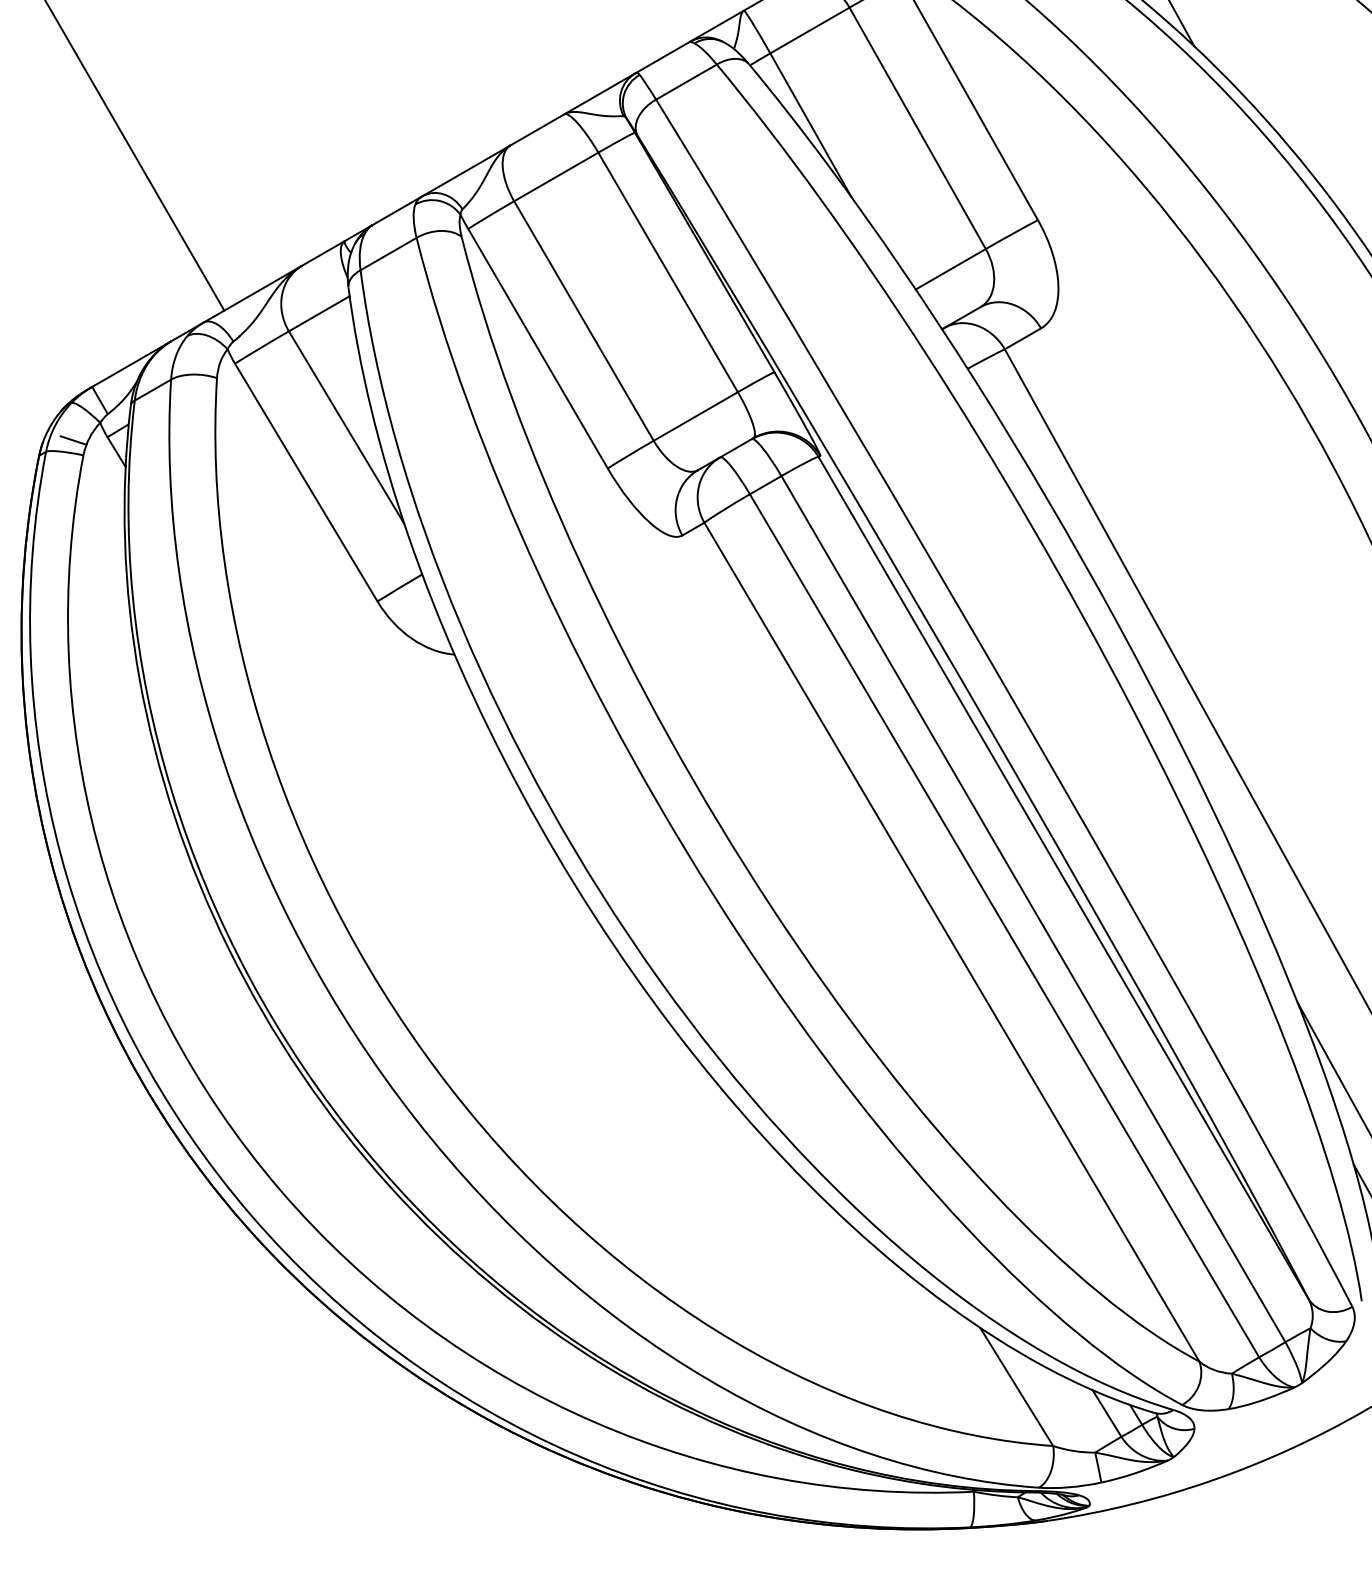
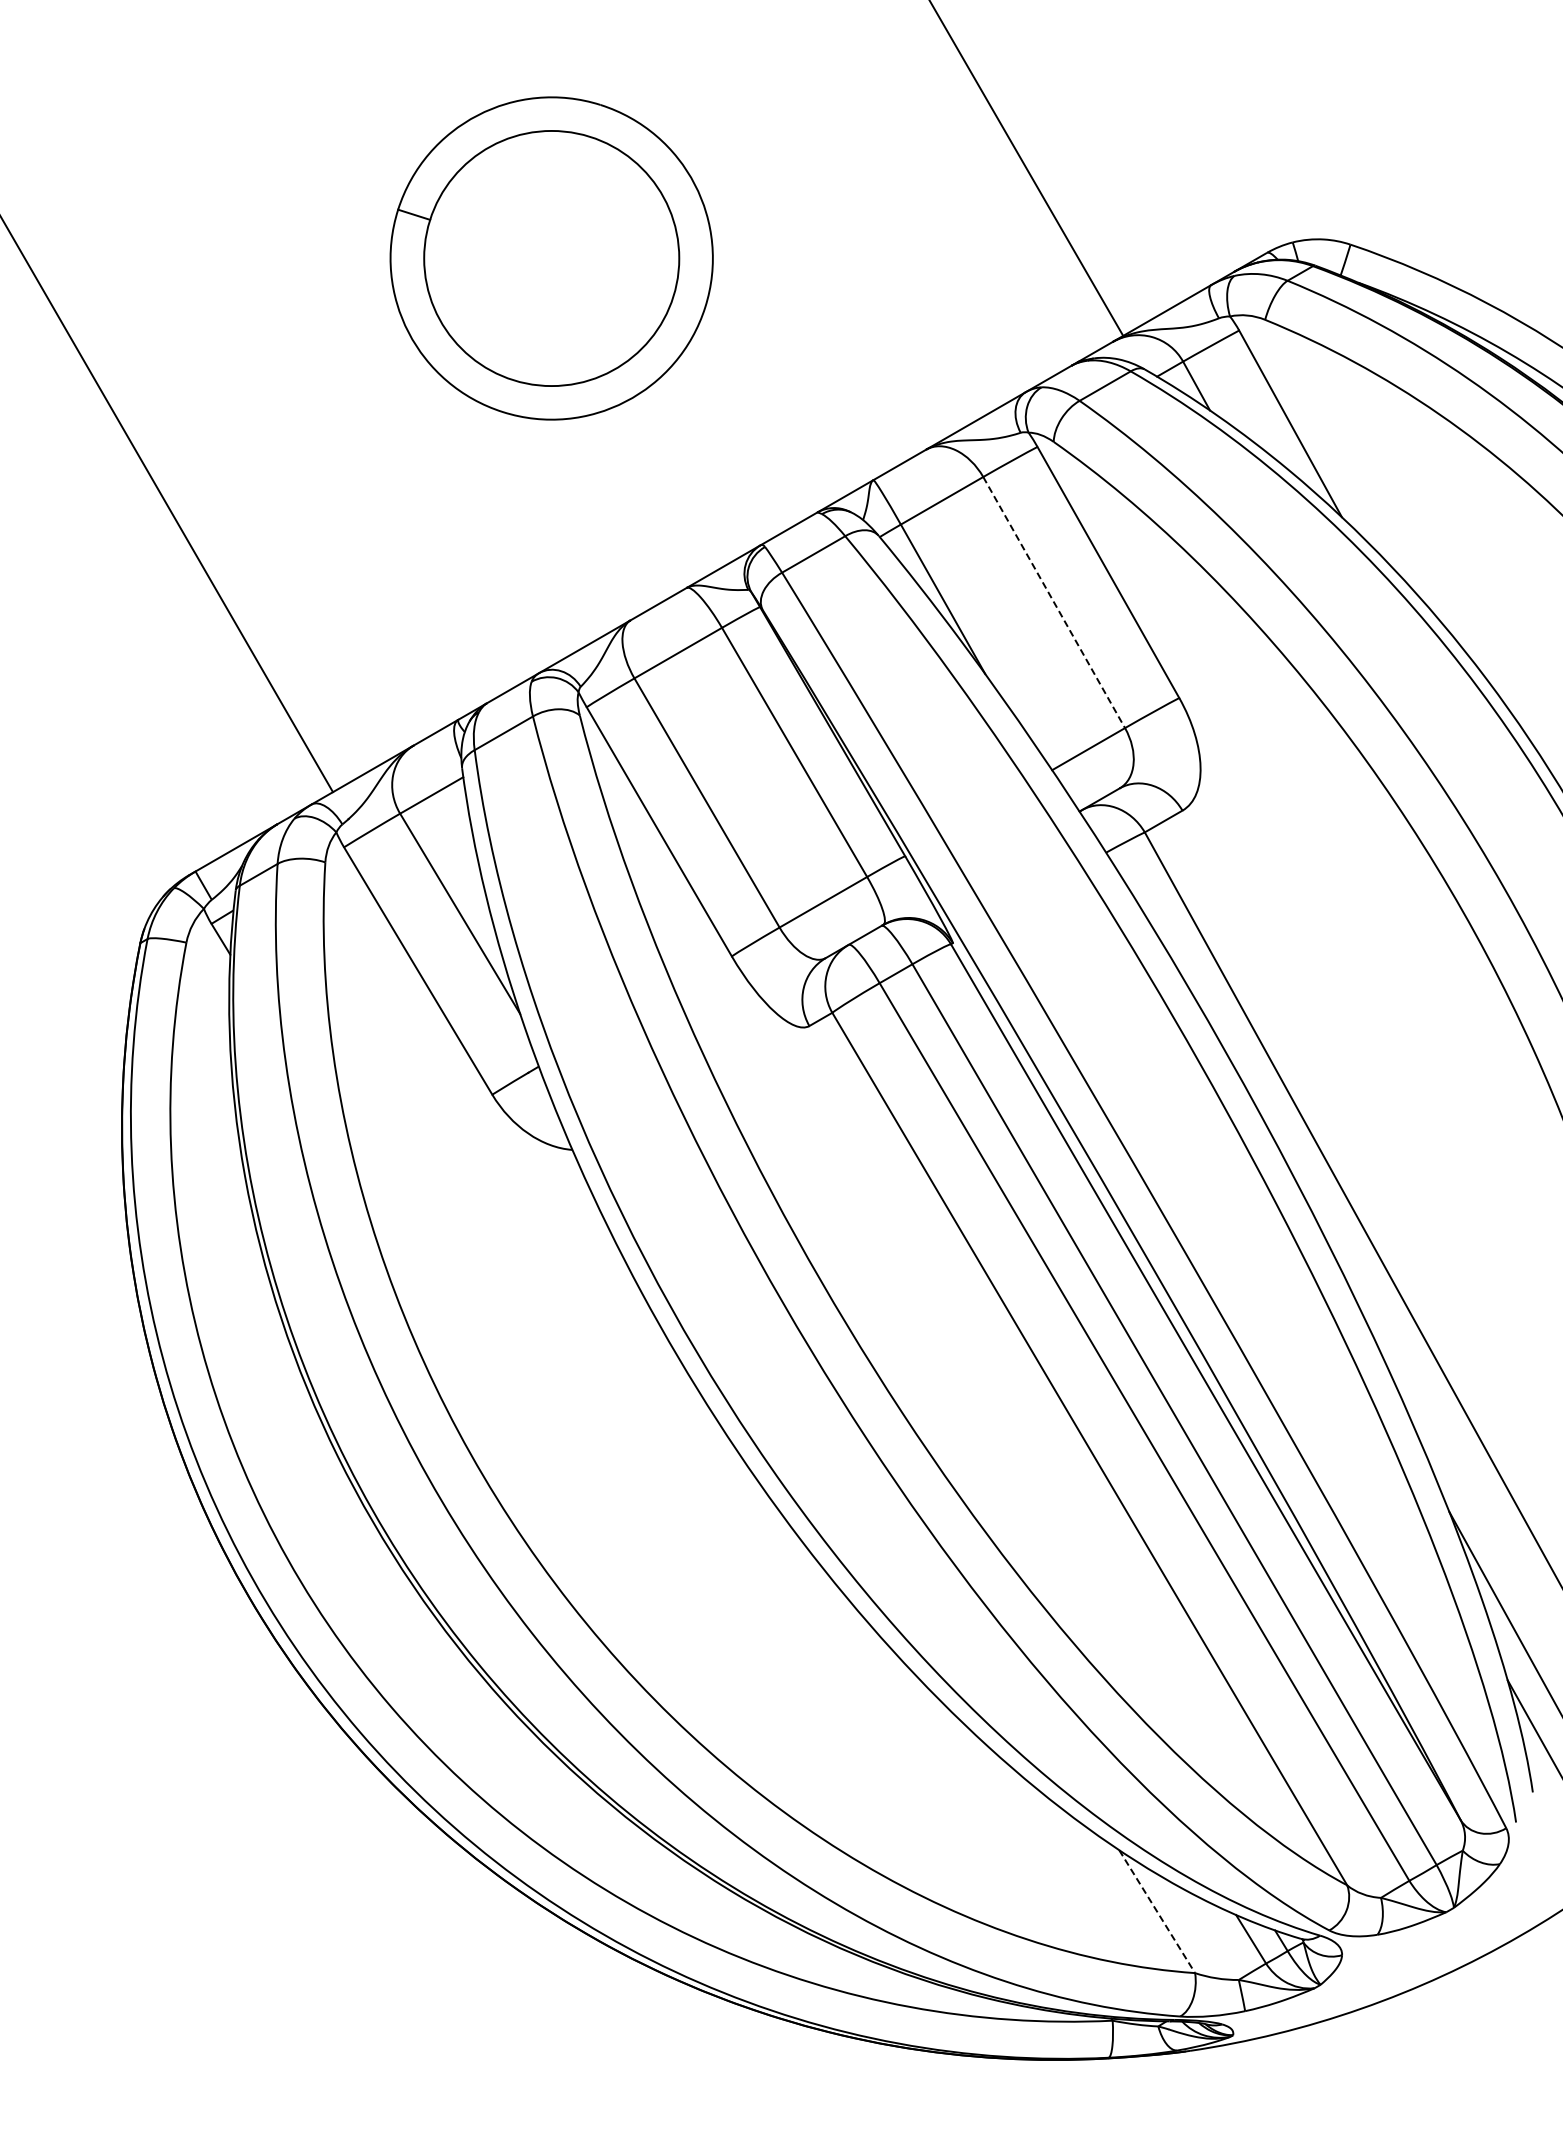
line: (918, 129) -> (1054, 603), solid -> dashed
line: (72, 439) -> (175, 926), removed
line: (1017, 1387) -> (1157, 1912), solid -> dashed

